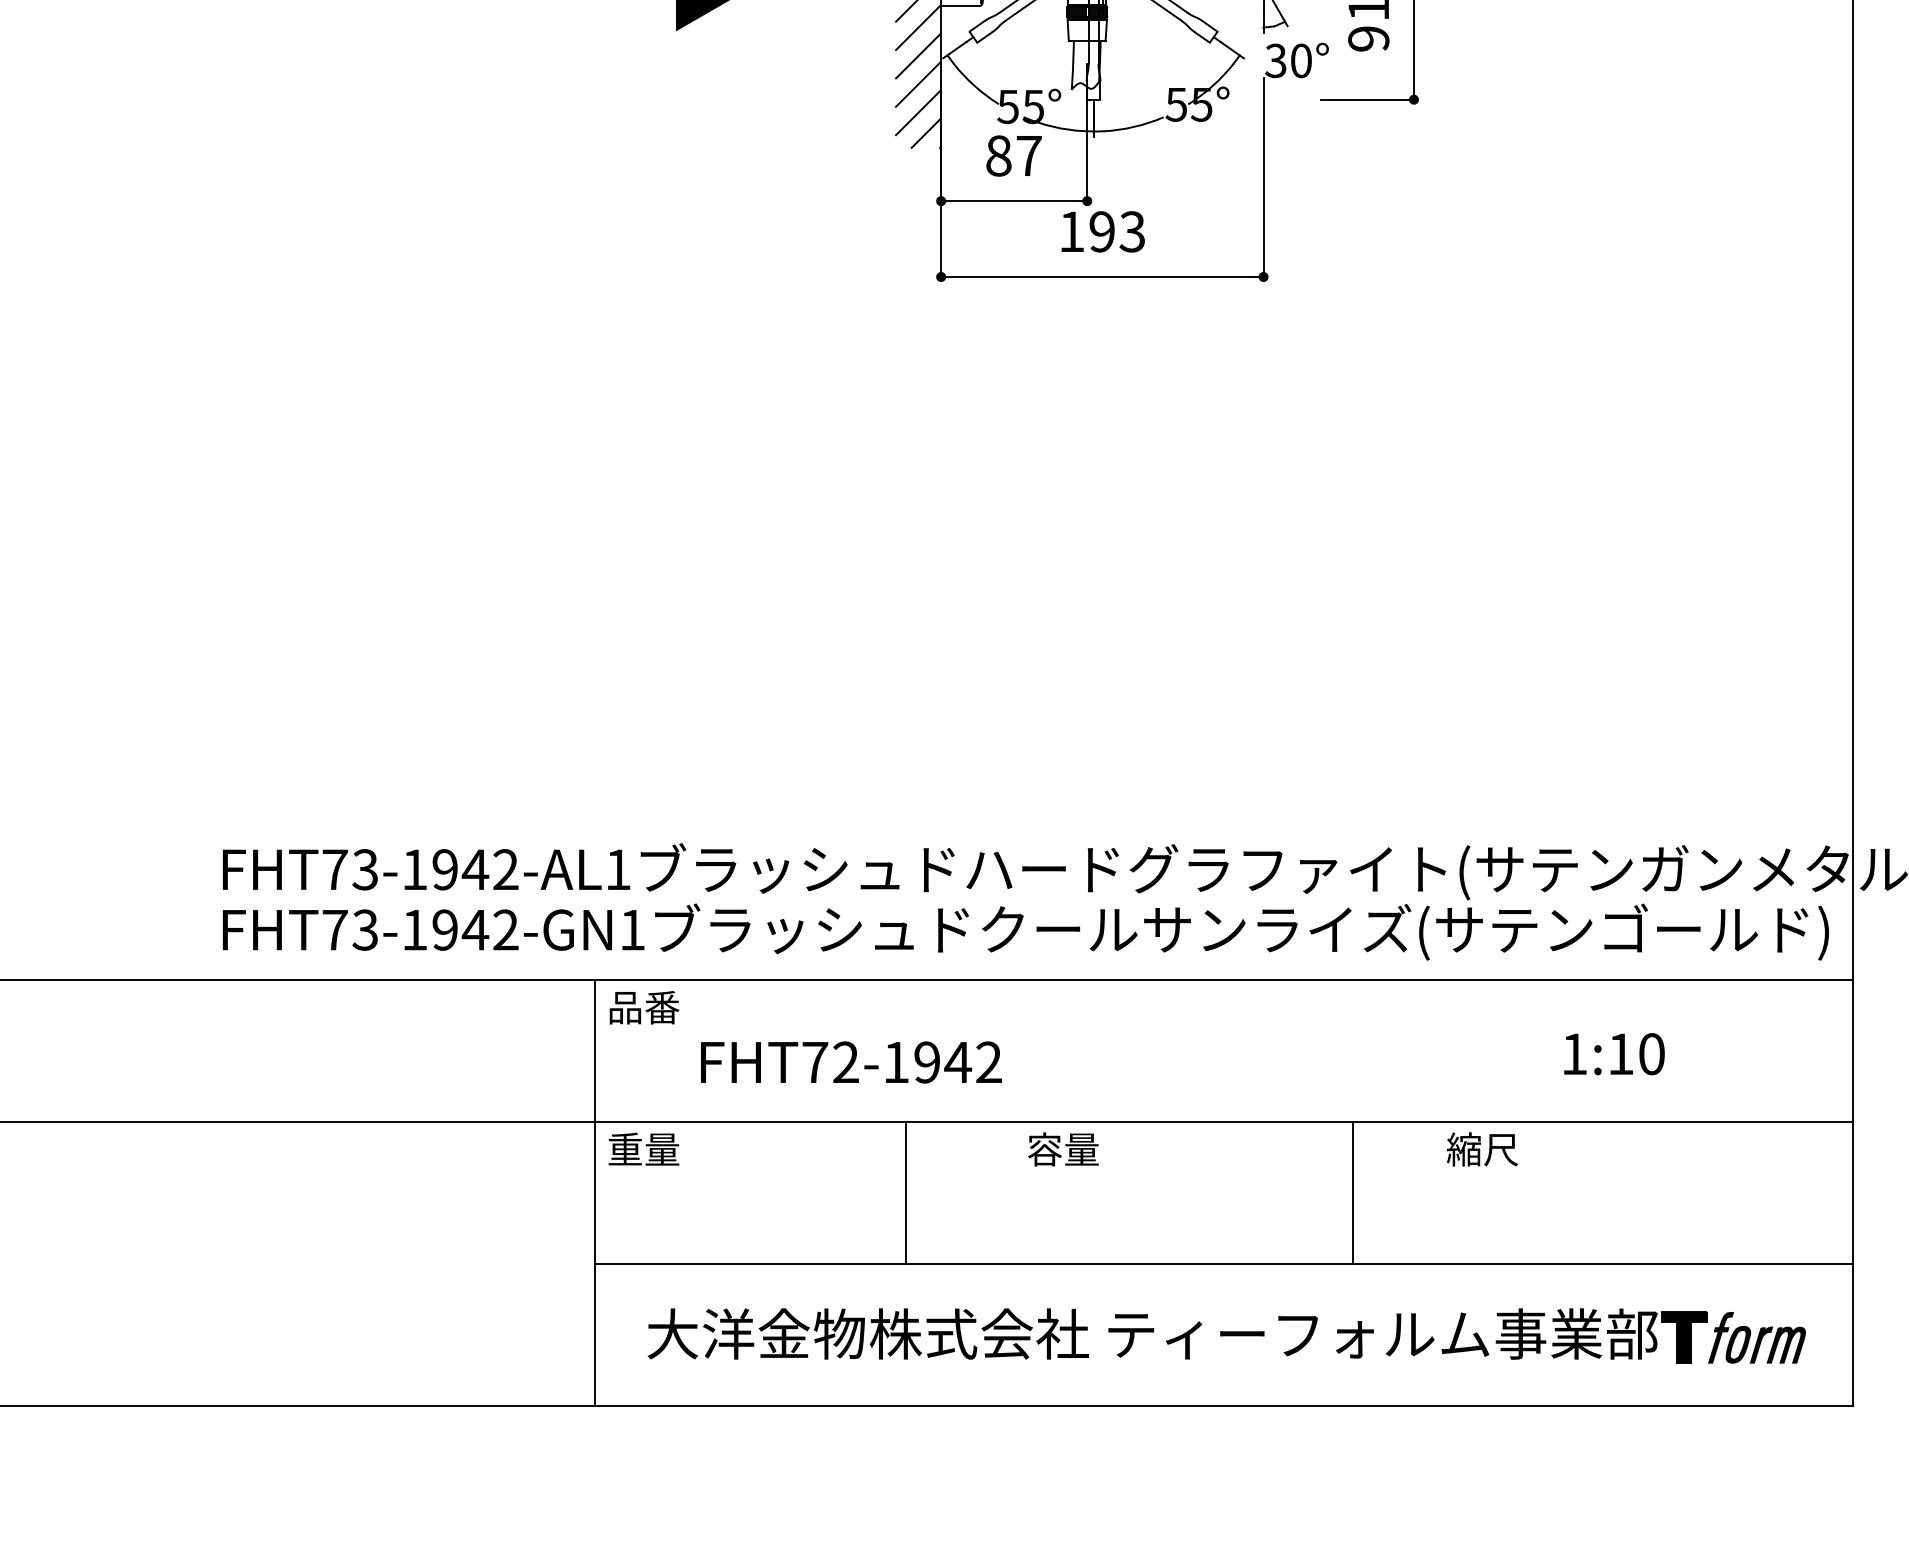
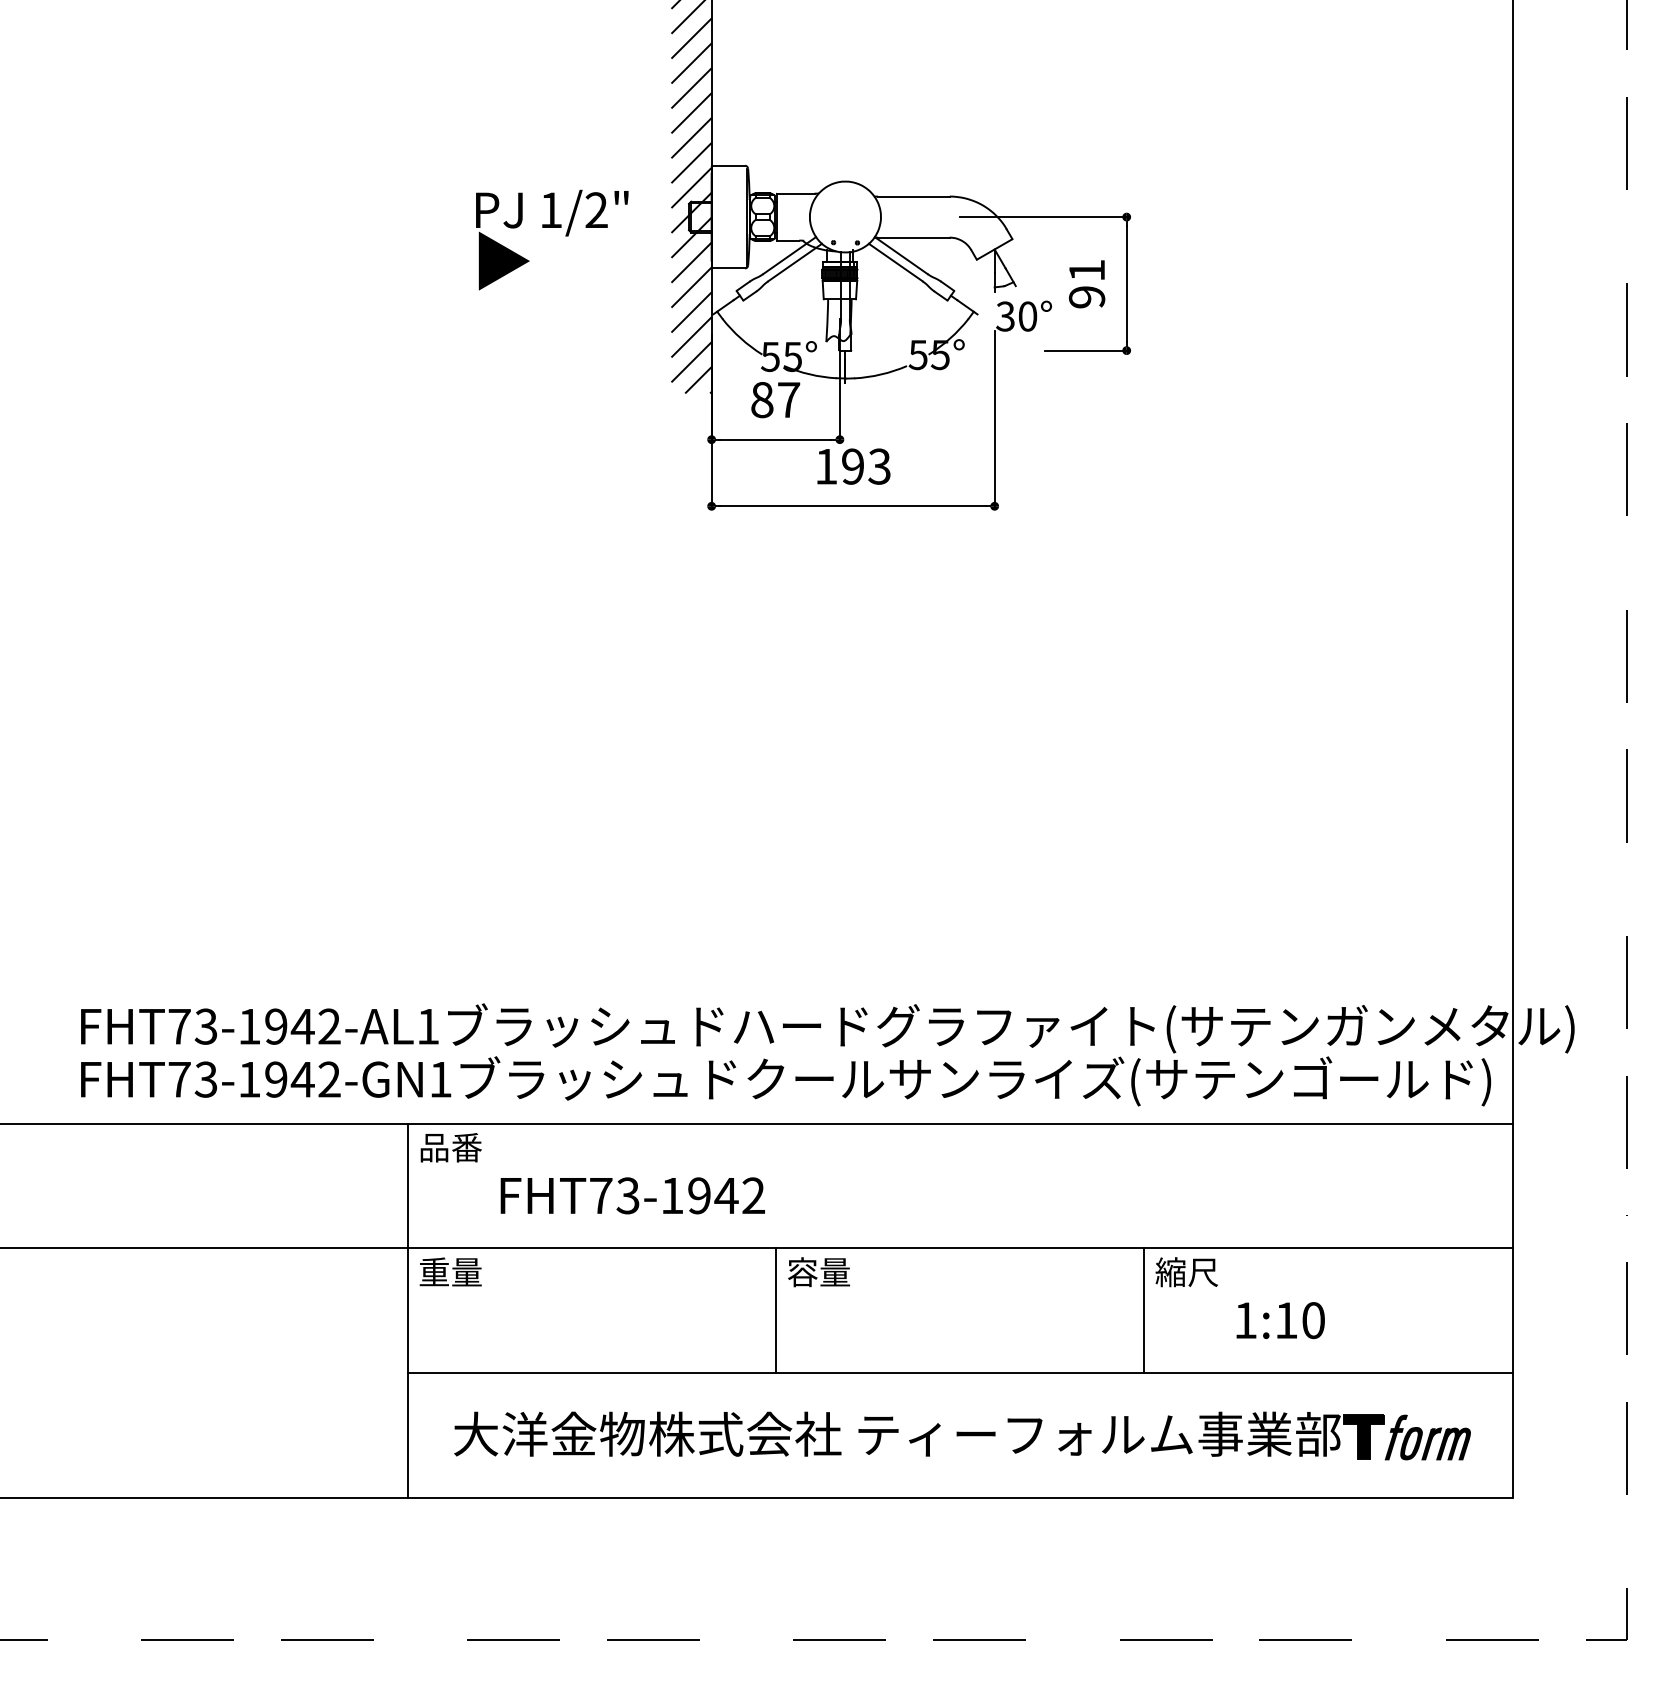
text: (1614, 1054) -> (1280, 1320), moved
text: (845, 1062) -> (627, 1195), FHT72-1942 -> FHT73-1942
line: (906, 1193) -> (776, 1310), moved
line: (1353, 1193) -> (1144, 1310), moved

